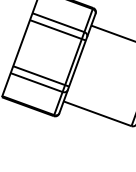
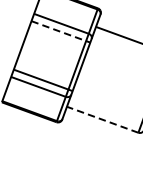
line: (57, 30) -> (60, 32), solid -> dashed
line: (97, 113) -> (102, 119), solid -> dashed

